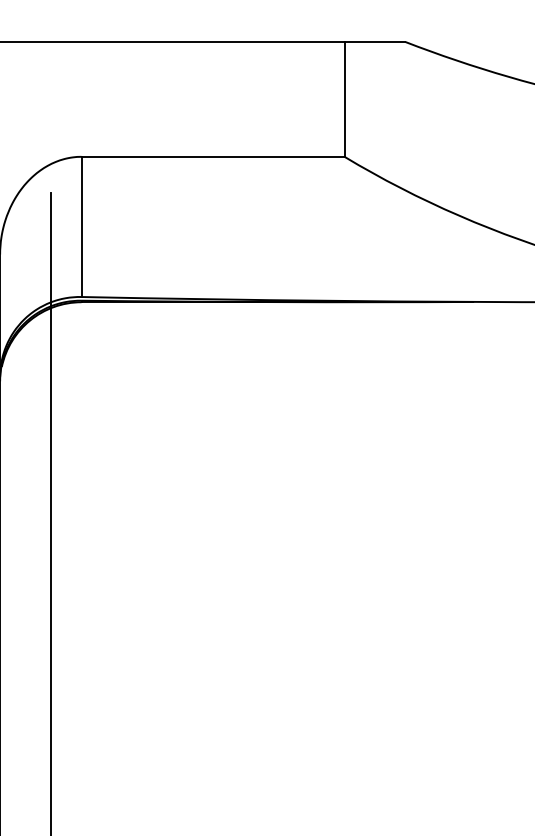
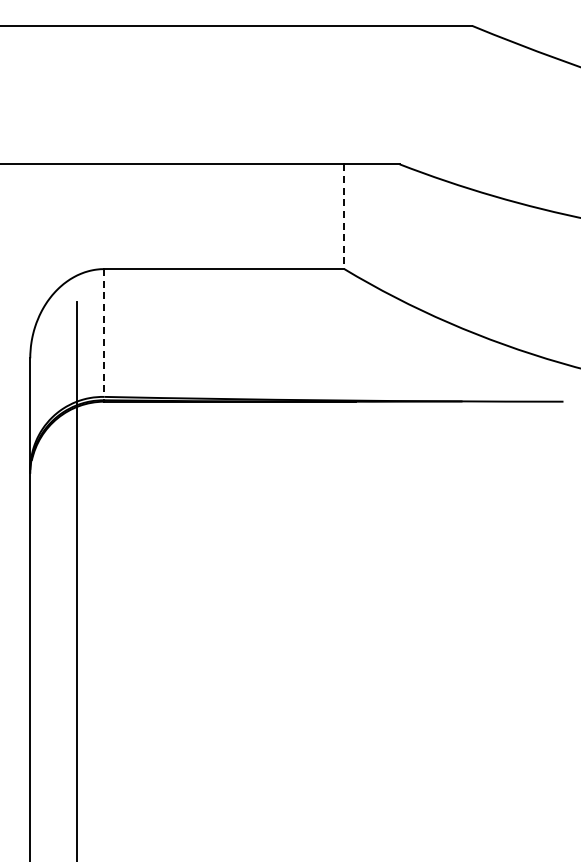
line: (344, 100) -> (344, 217), solid -> dashed
line: (81, 227) -> (104, 333), solid -> dashed

